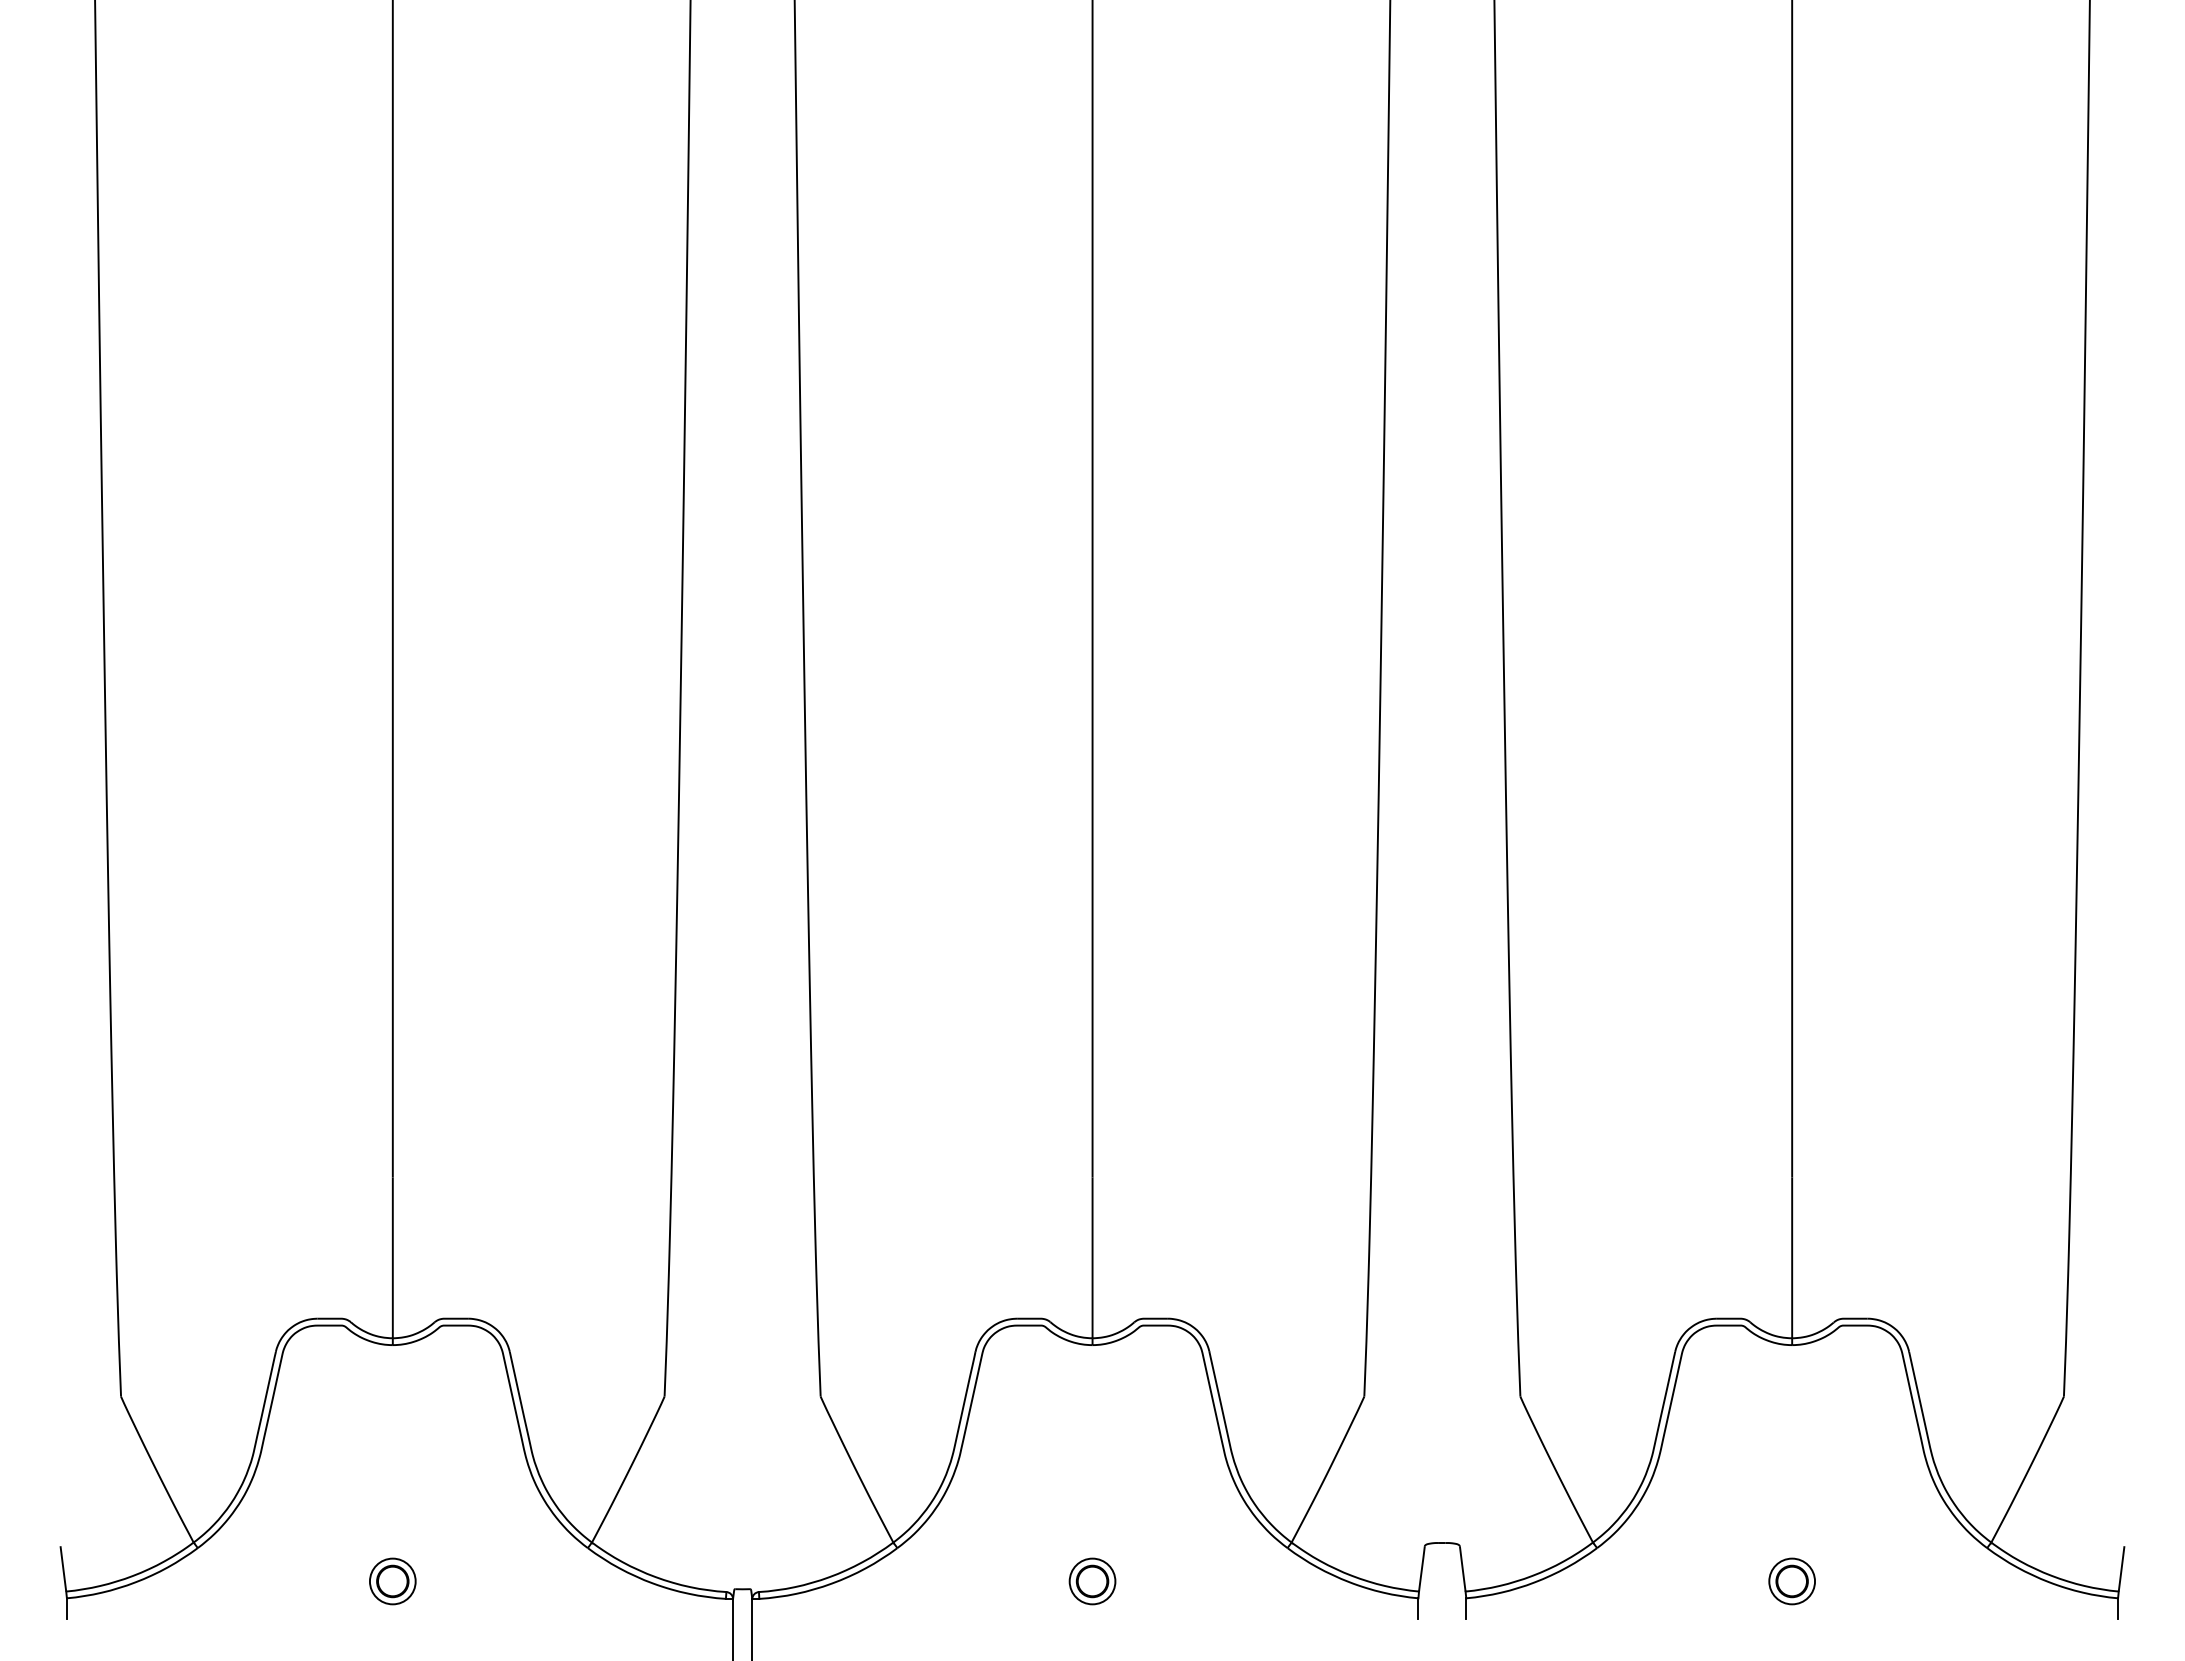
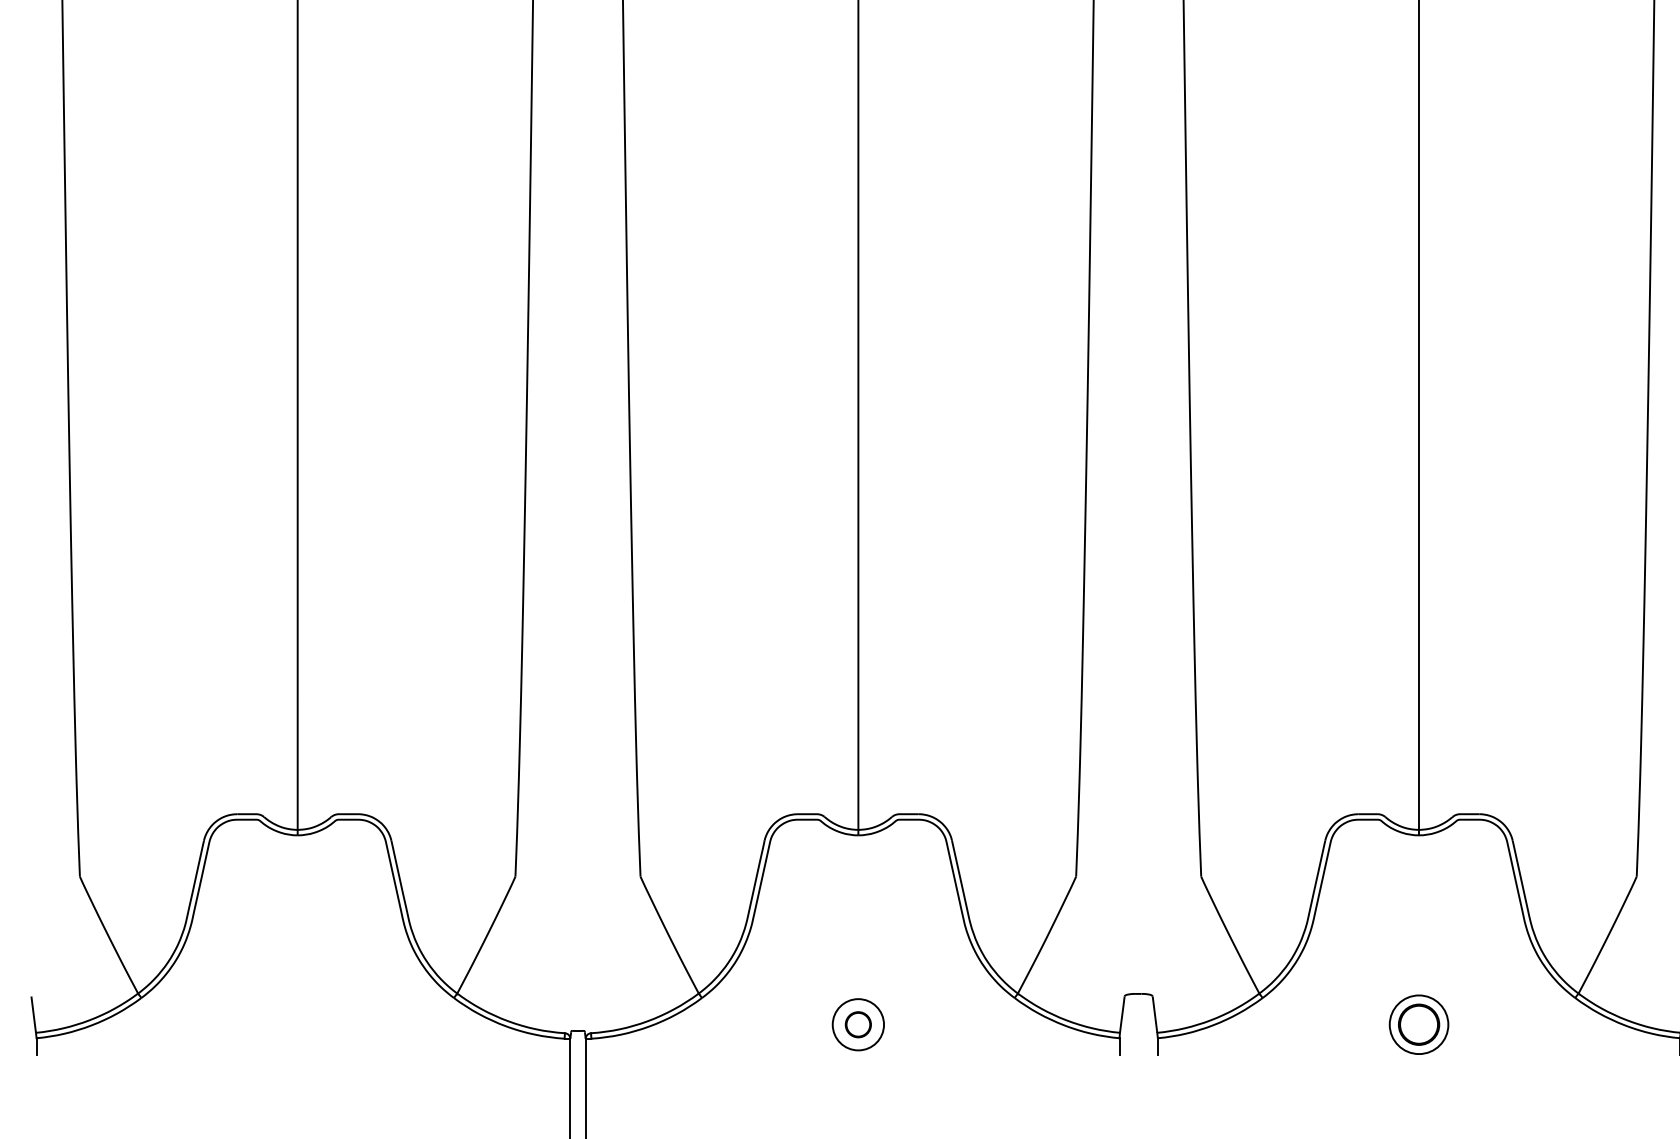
part: (392, 1581) -> (297, 1024), removed
circle: (1092, 1581) -> (858, 1024), size x1.4
part: (1791, 1581) -> (1418, 1024), size x1.6

